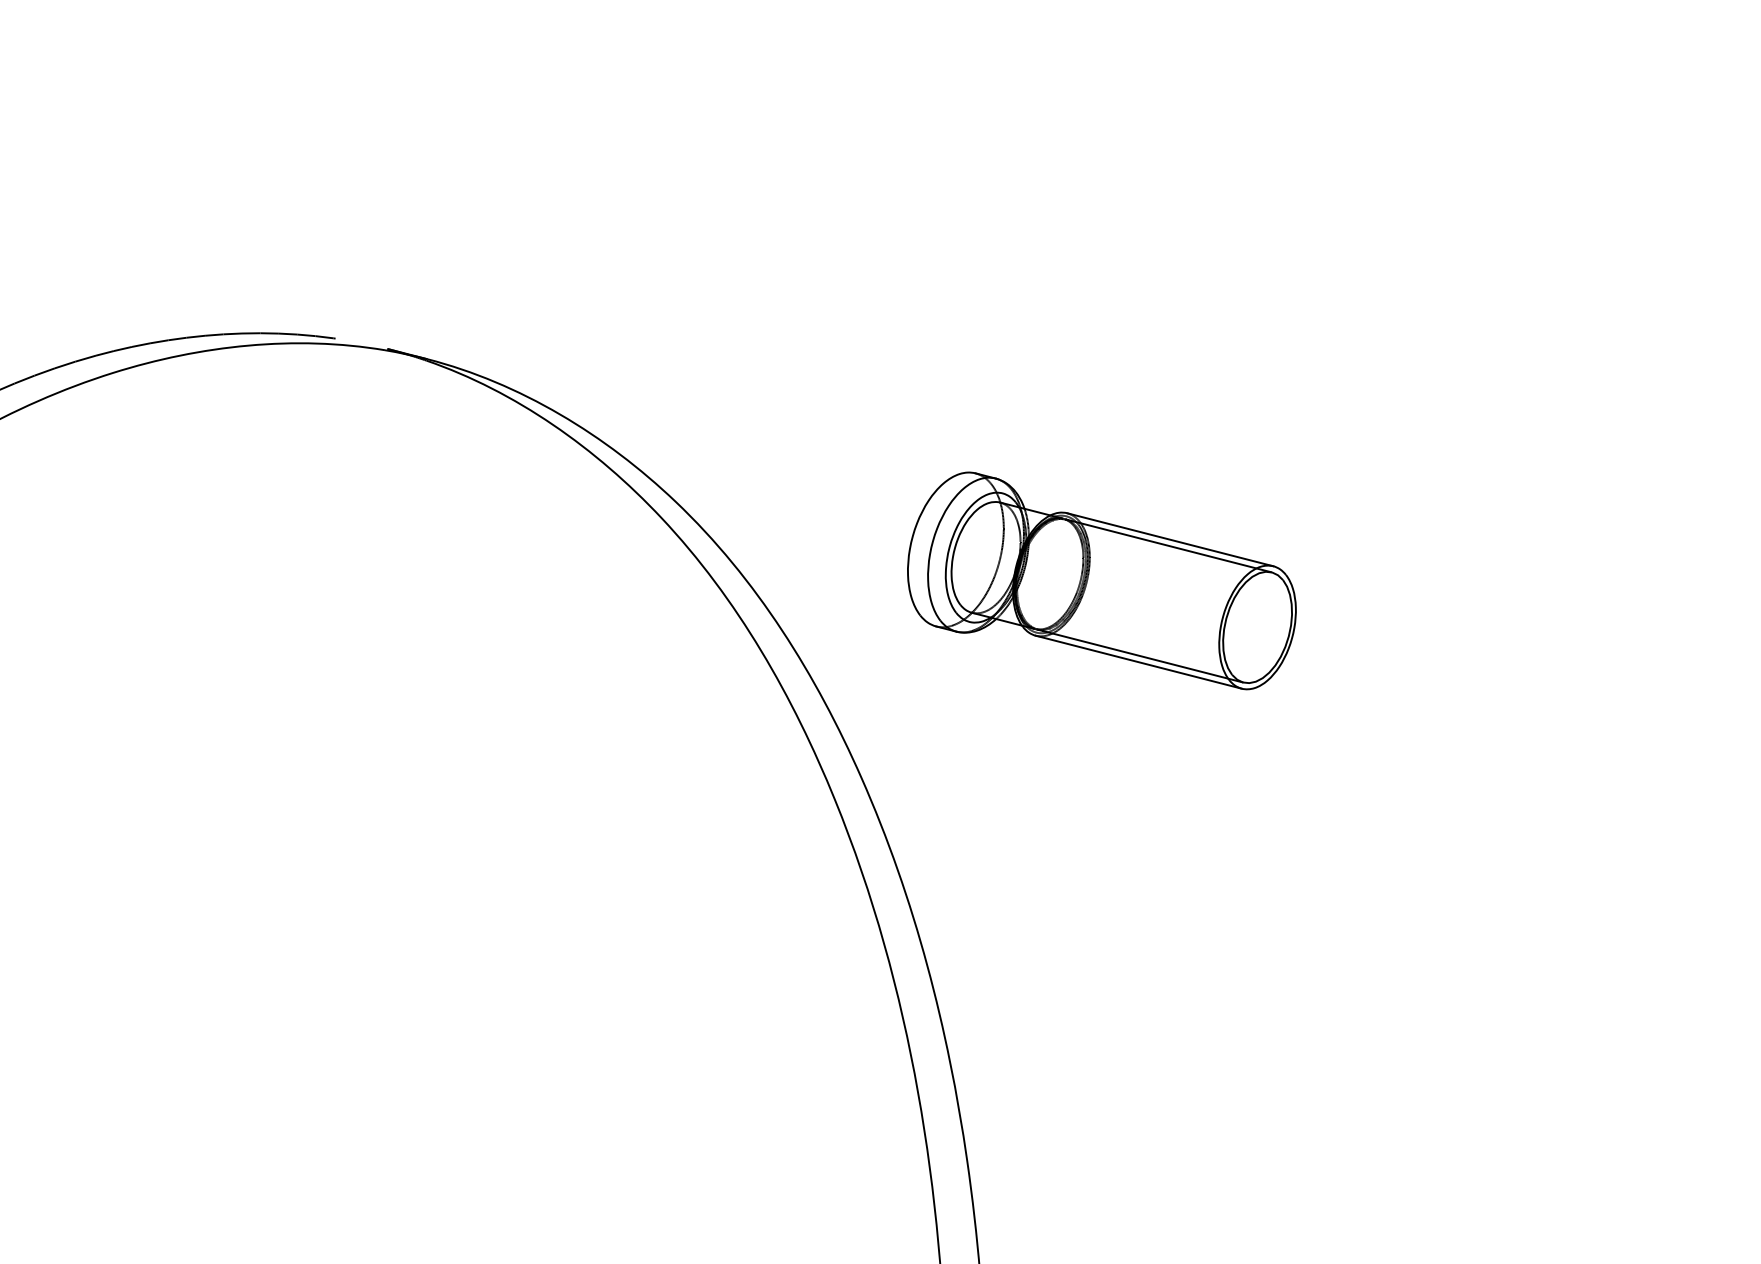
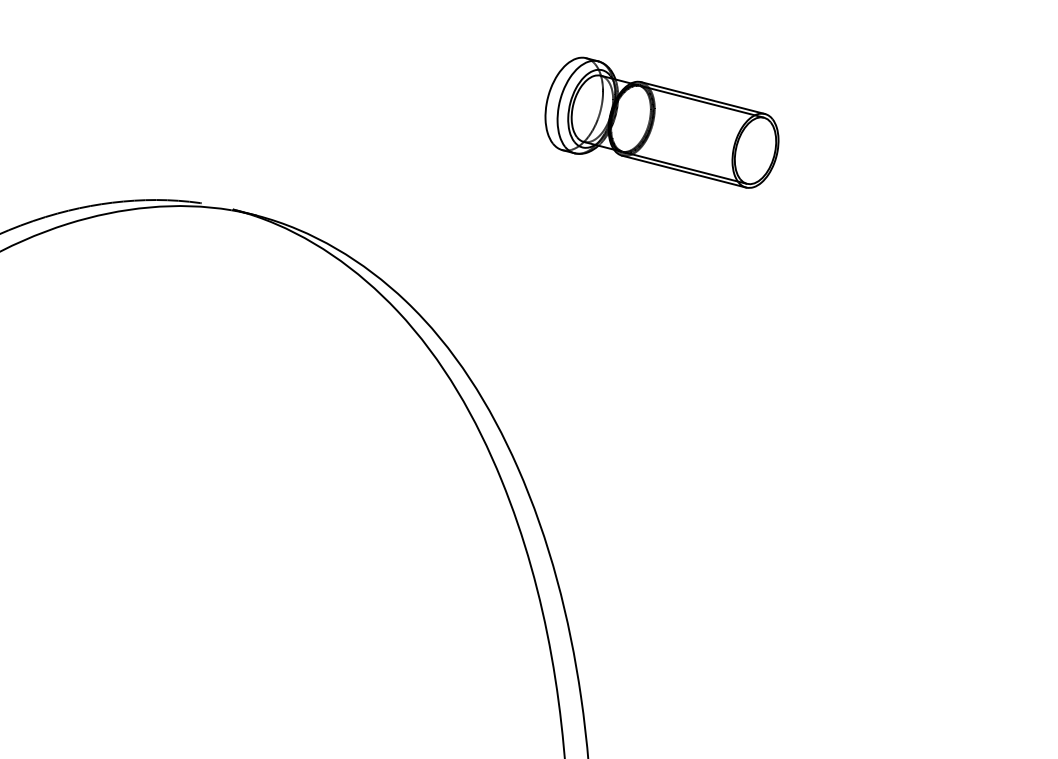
part: (1101, 580) -> (661, 122), moved

